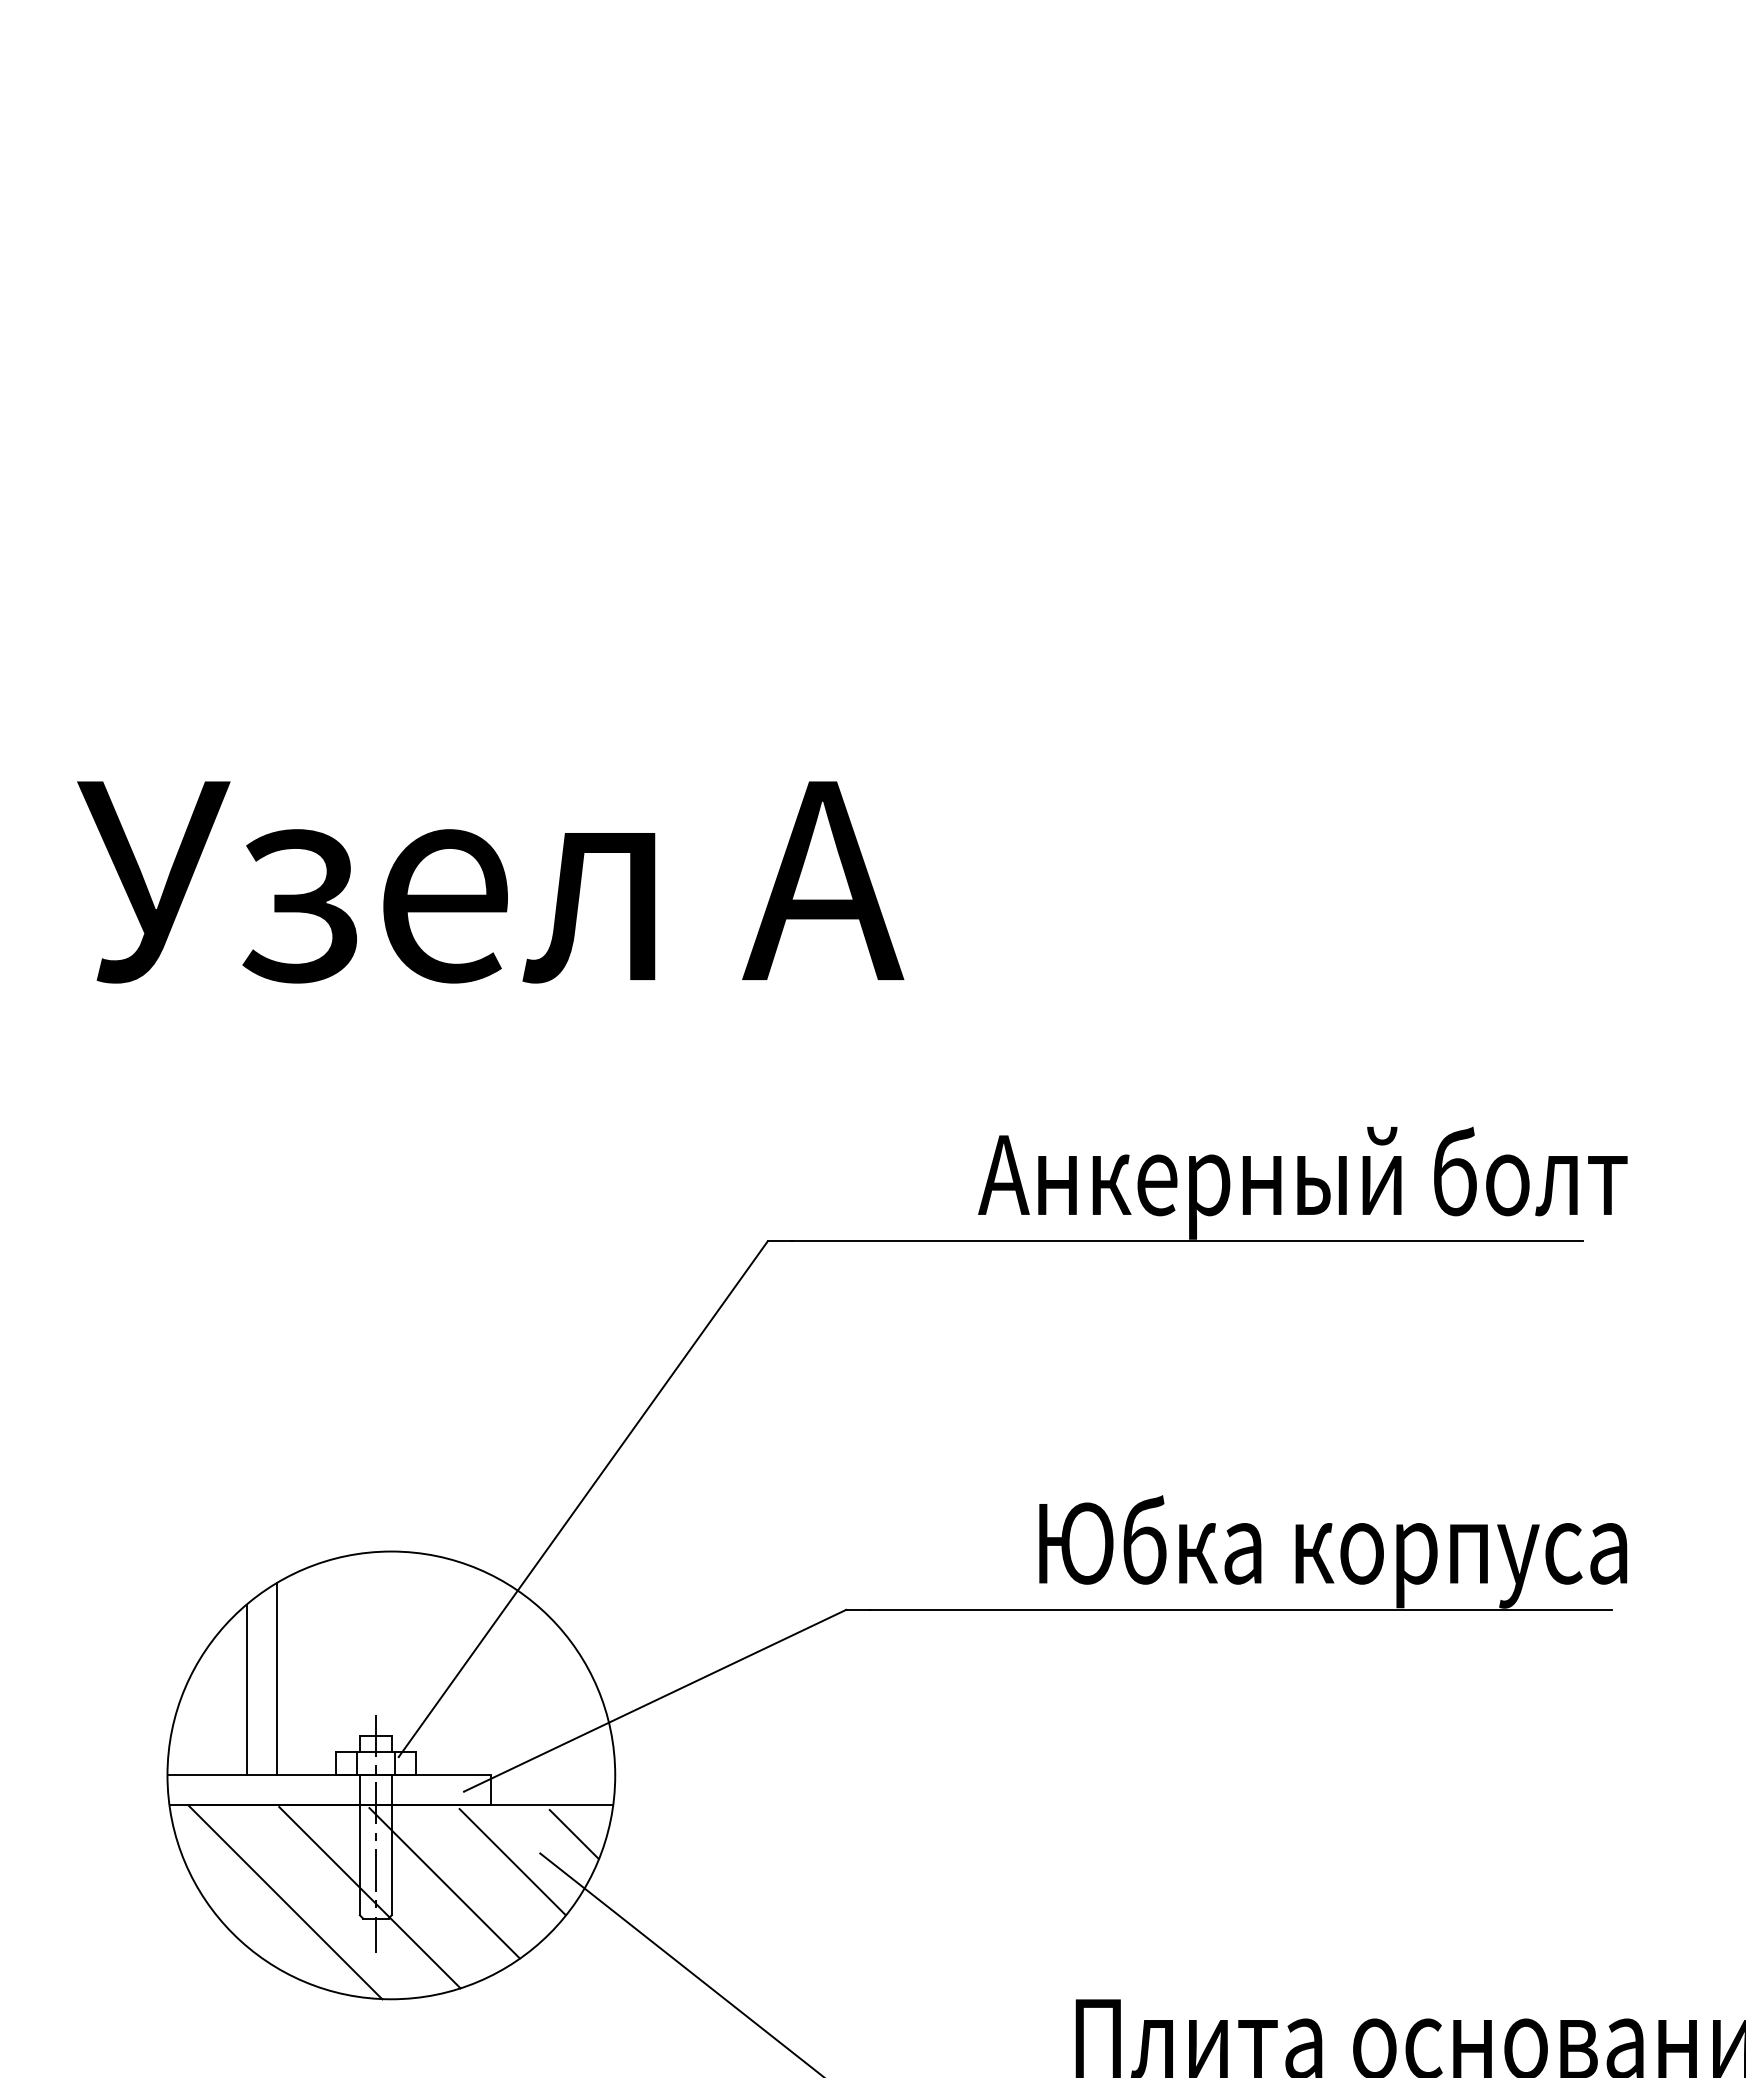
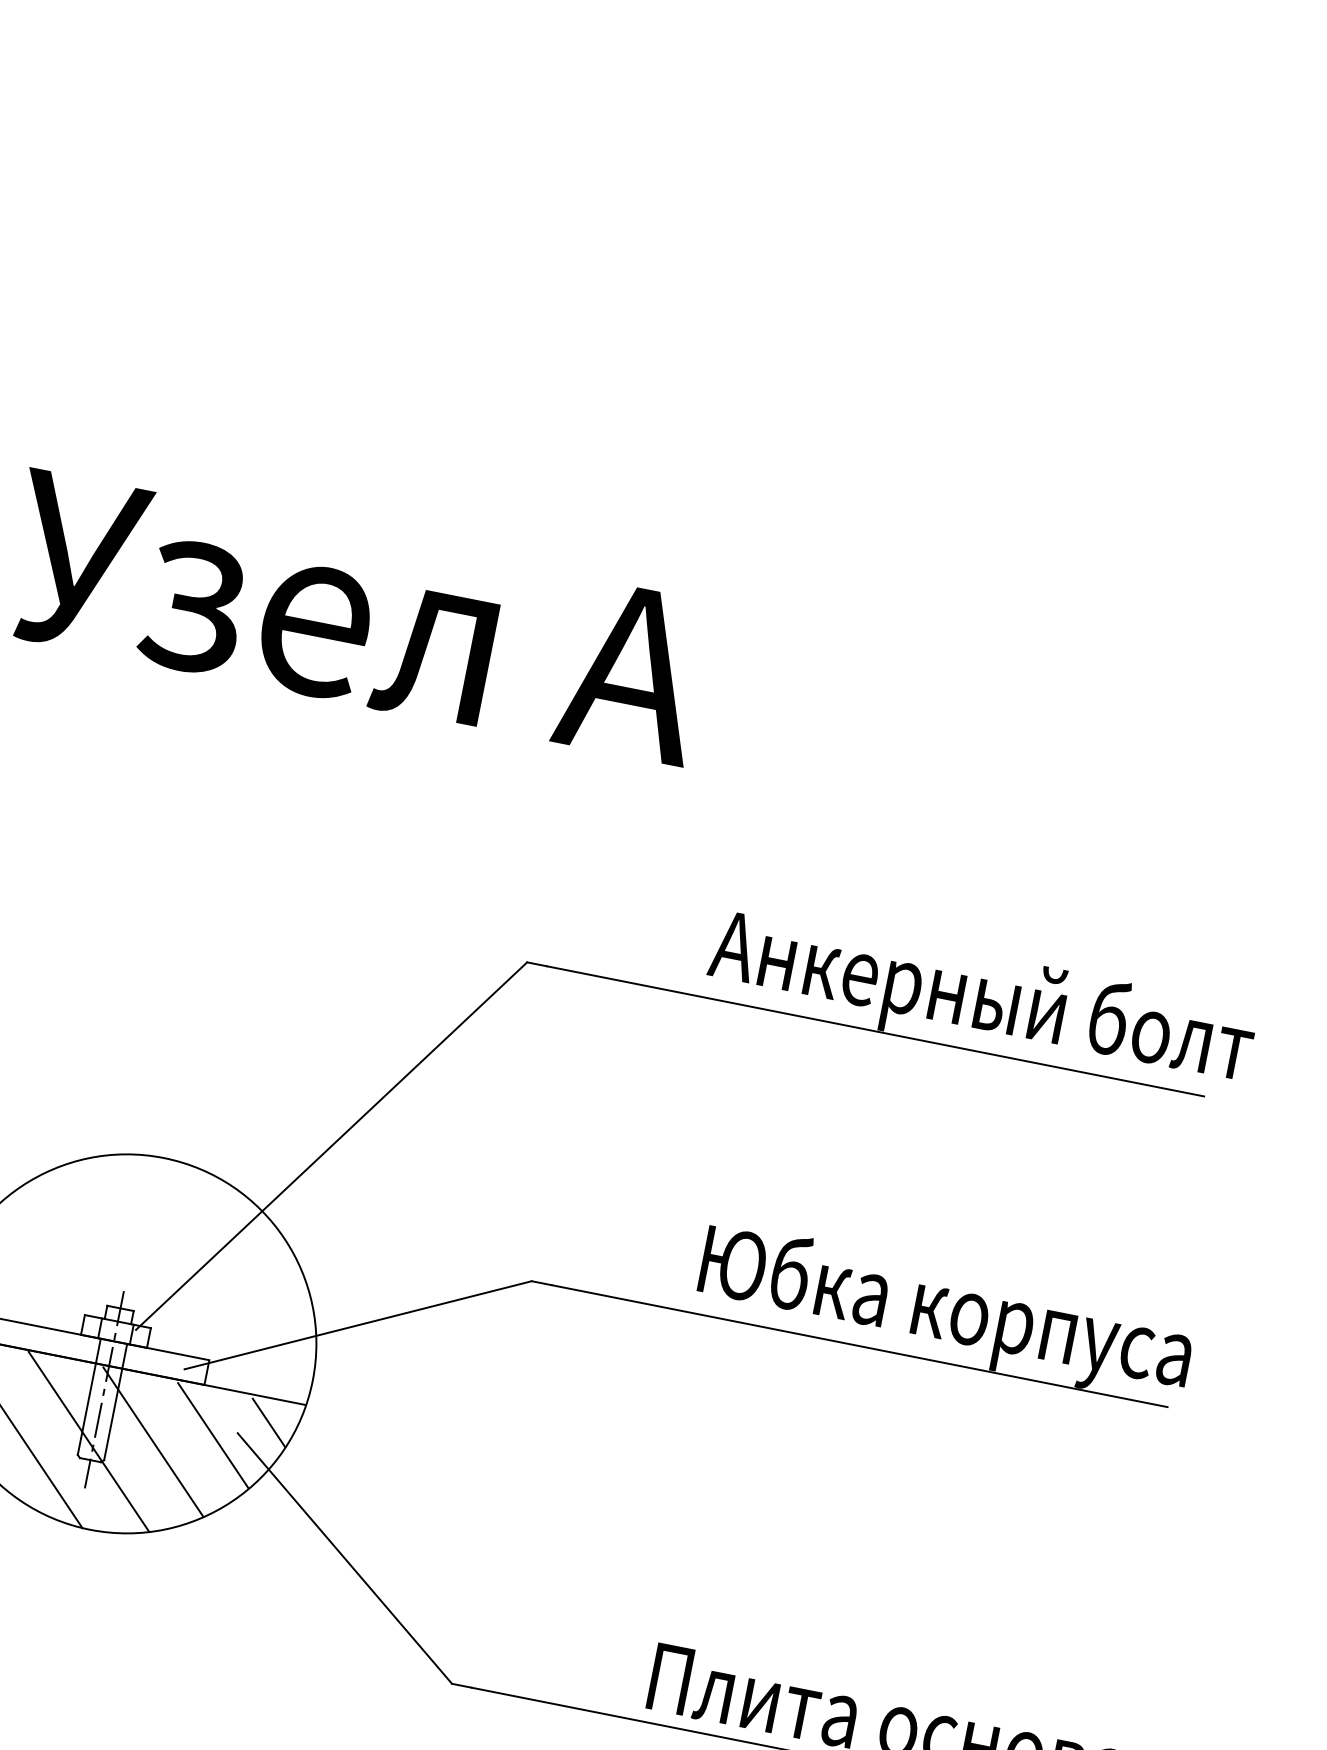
line: (276, 1679) -> (47, 1245), removed
line: (246, 1689) -> (20, 1248), removed

